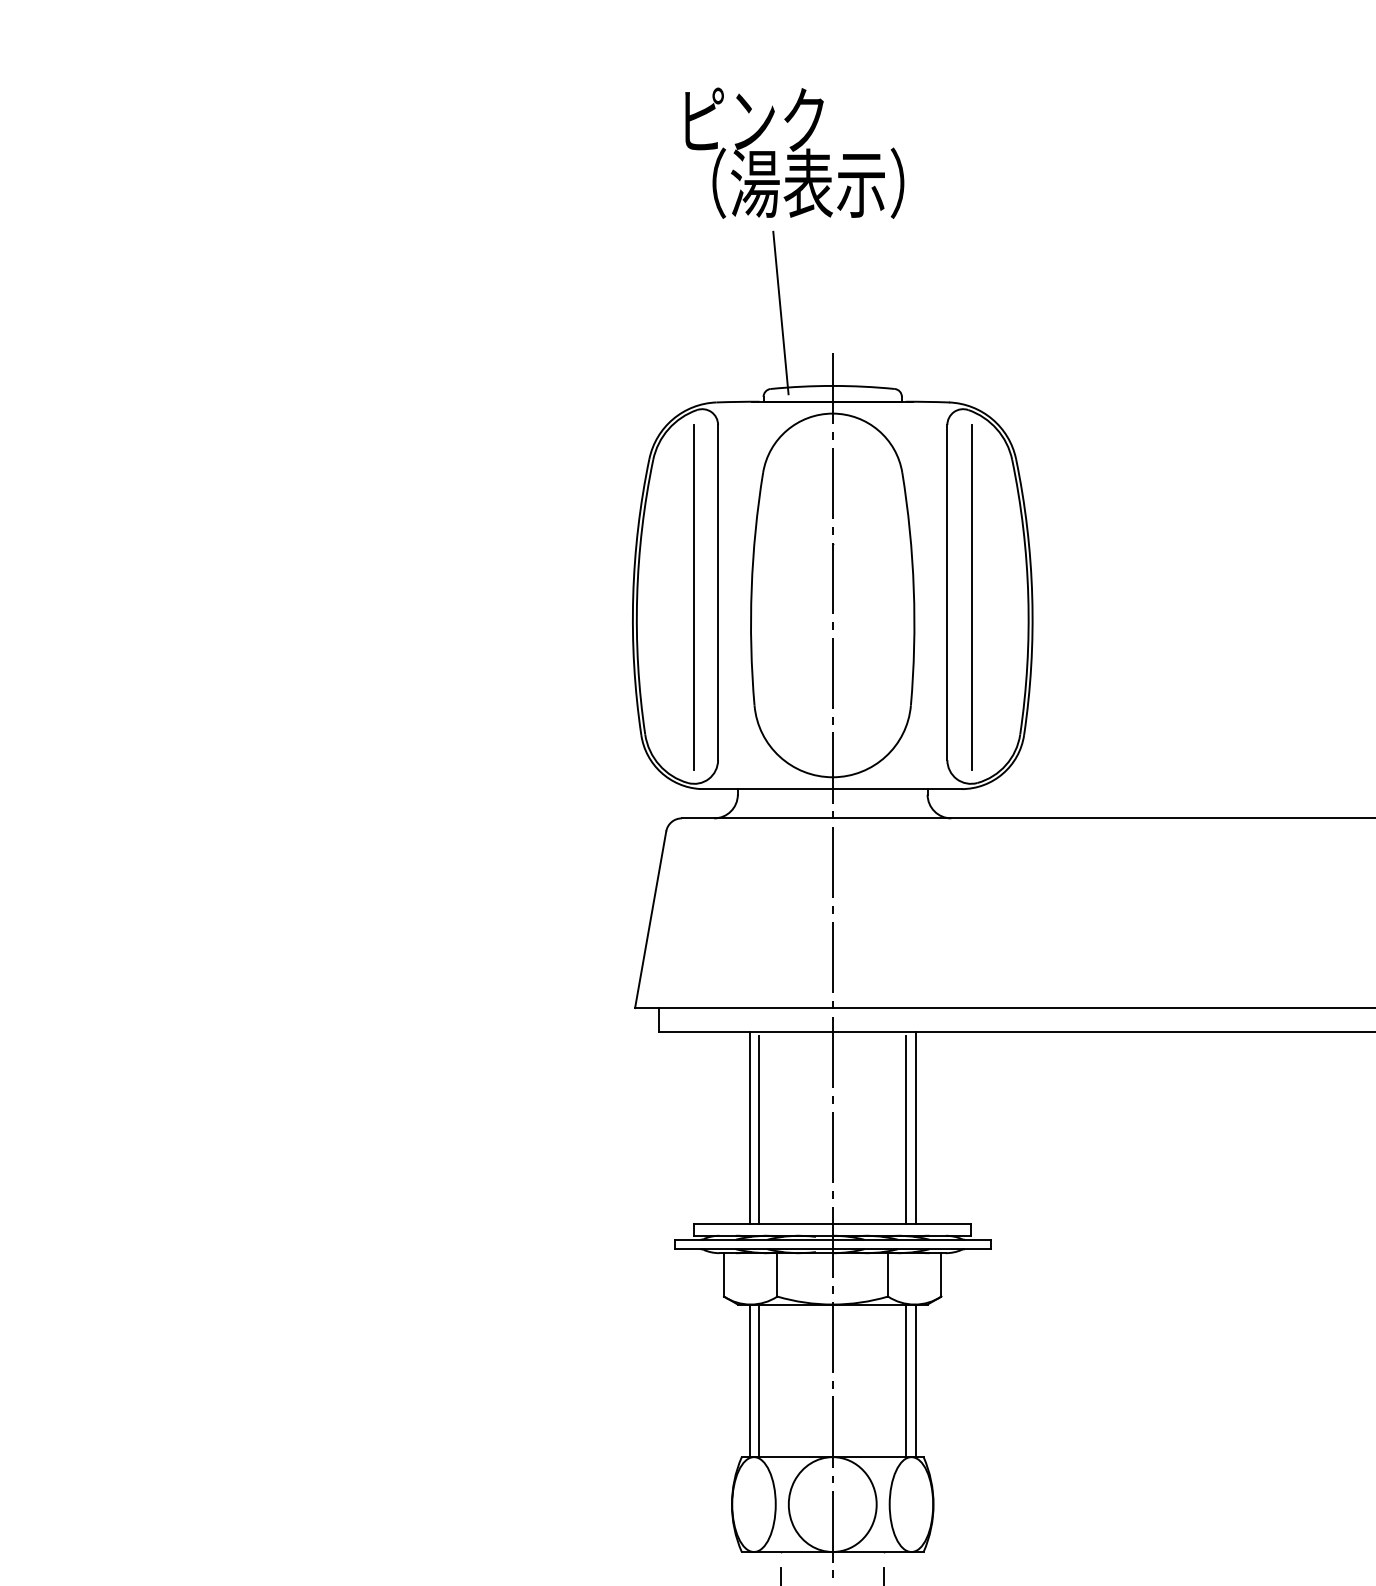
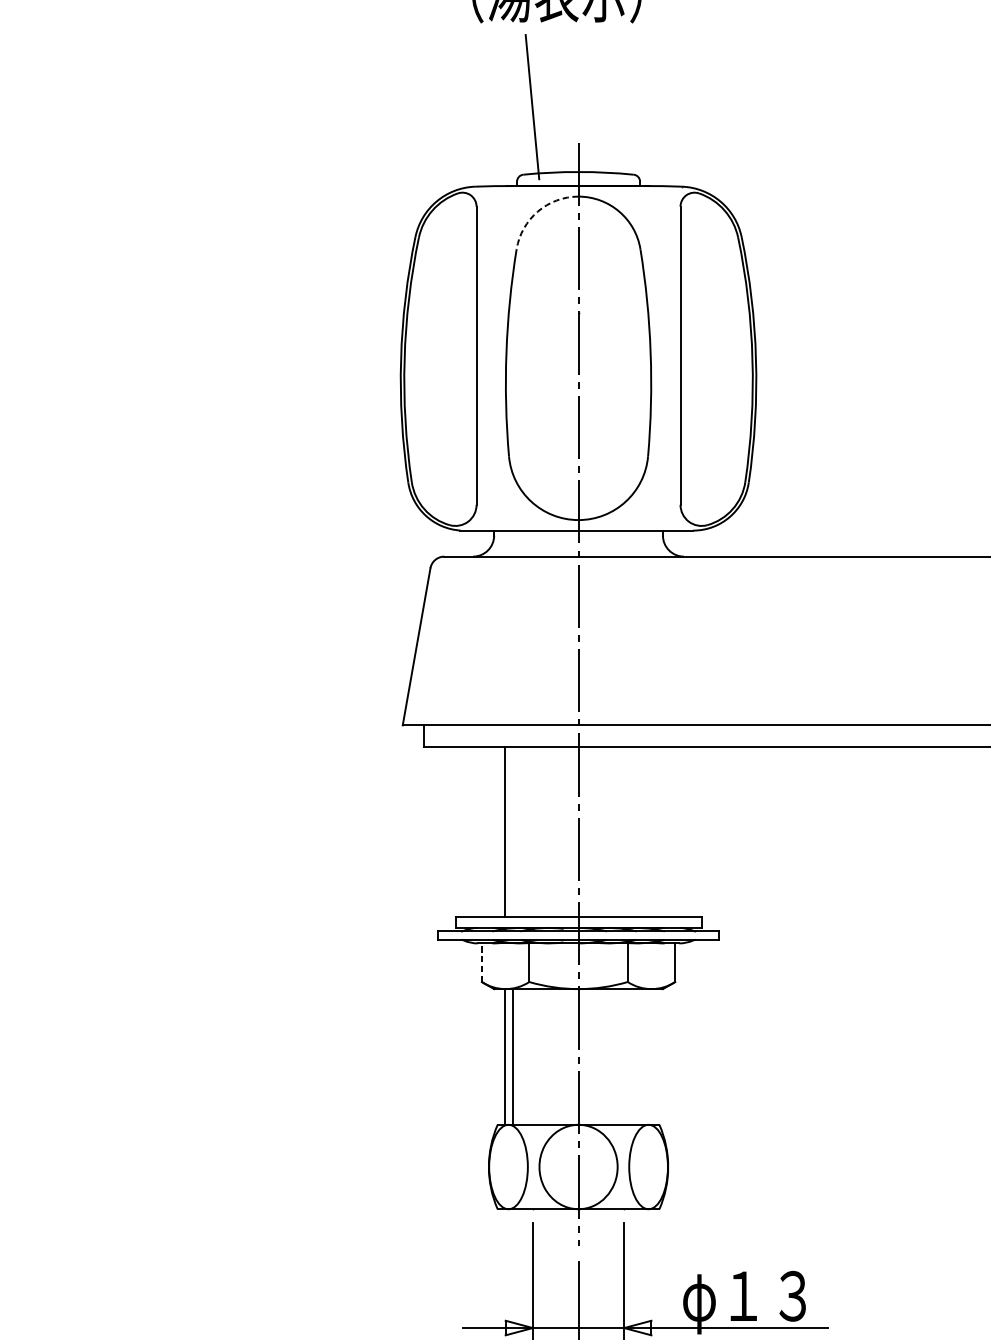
arc: (787, 430) -> (538, 211), solid -> dashed
line: (693, 597) -> (454, 360), removed
line: (971, 597) -> (701, 360), removed
line: (915, 1127) -> (652, 831), removed
line: (759, 1129) -> (513, 833), removed
line: (906, 1129) -> (644, 833), removed
line: (724, 1274) -> (482, 962), solid -> dashed
line: (906, 1380) -> (644, 1056), removed
line: (915, 1380) -> (652, 1056), removed

